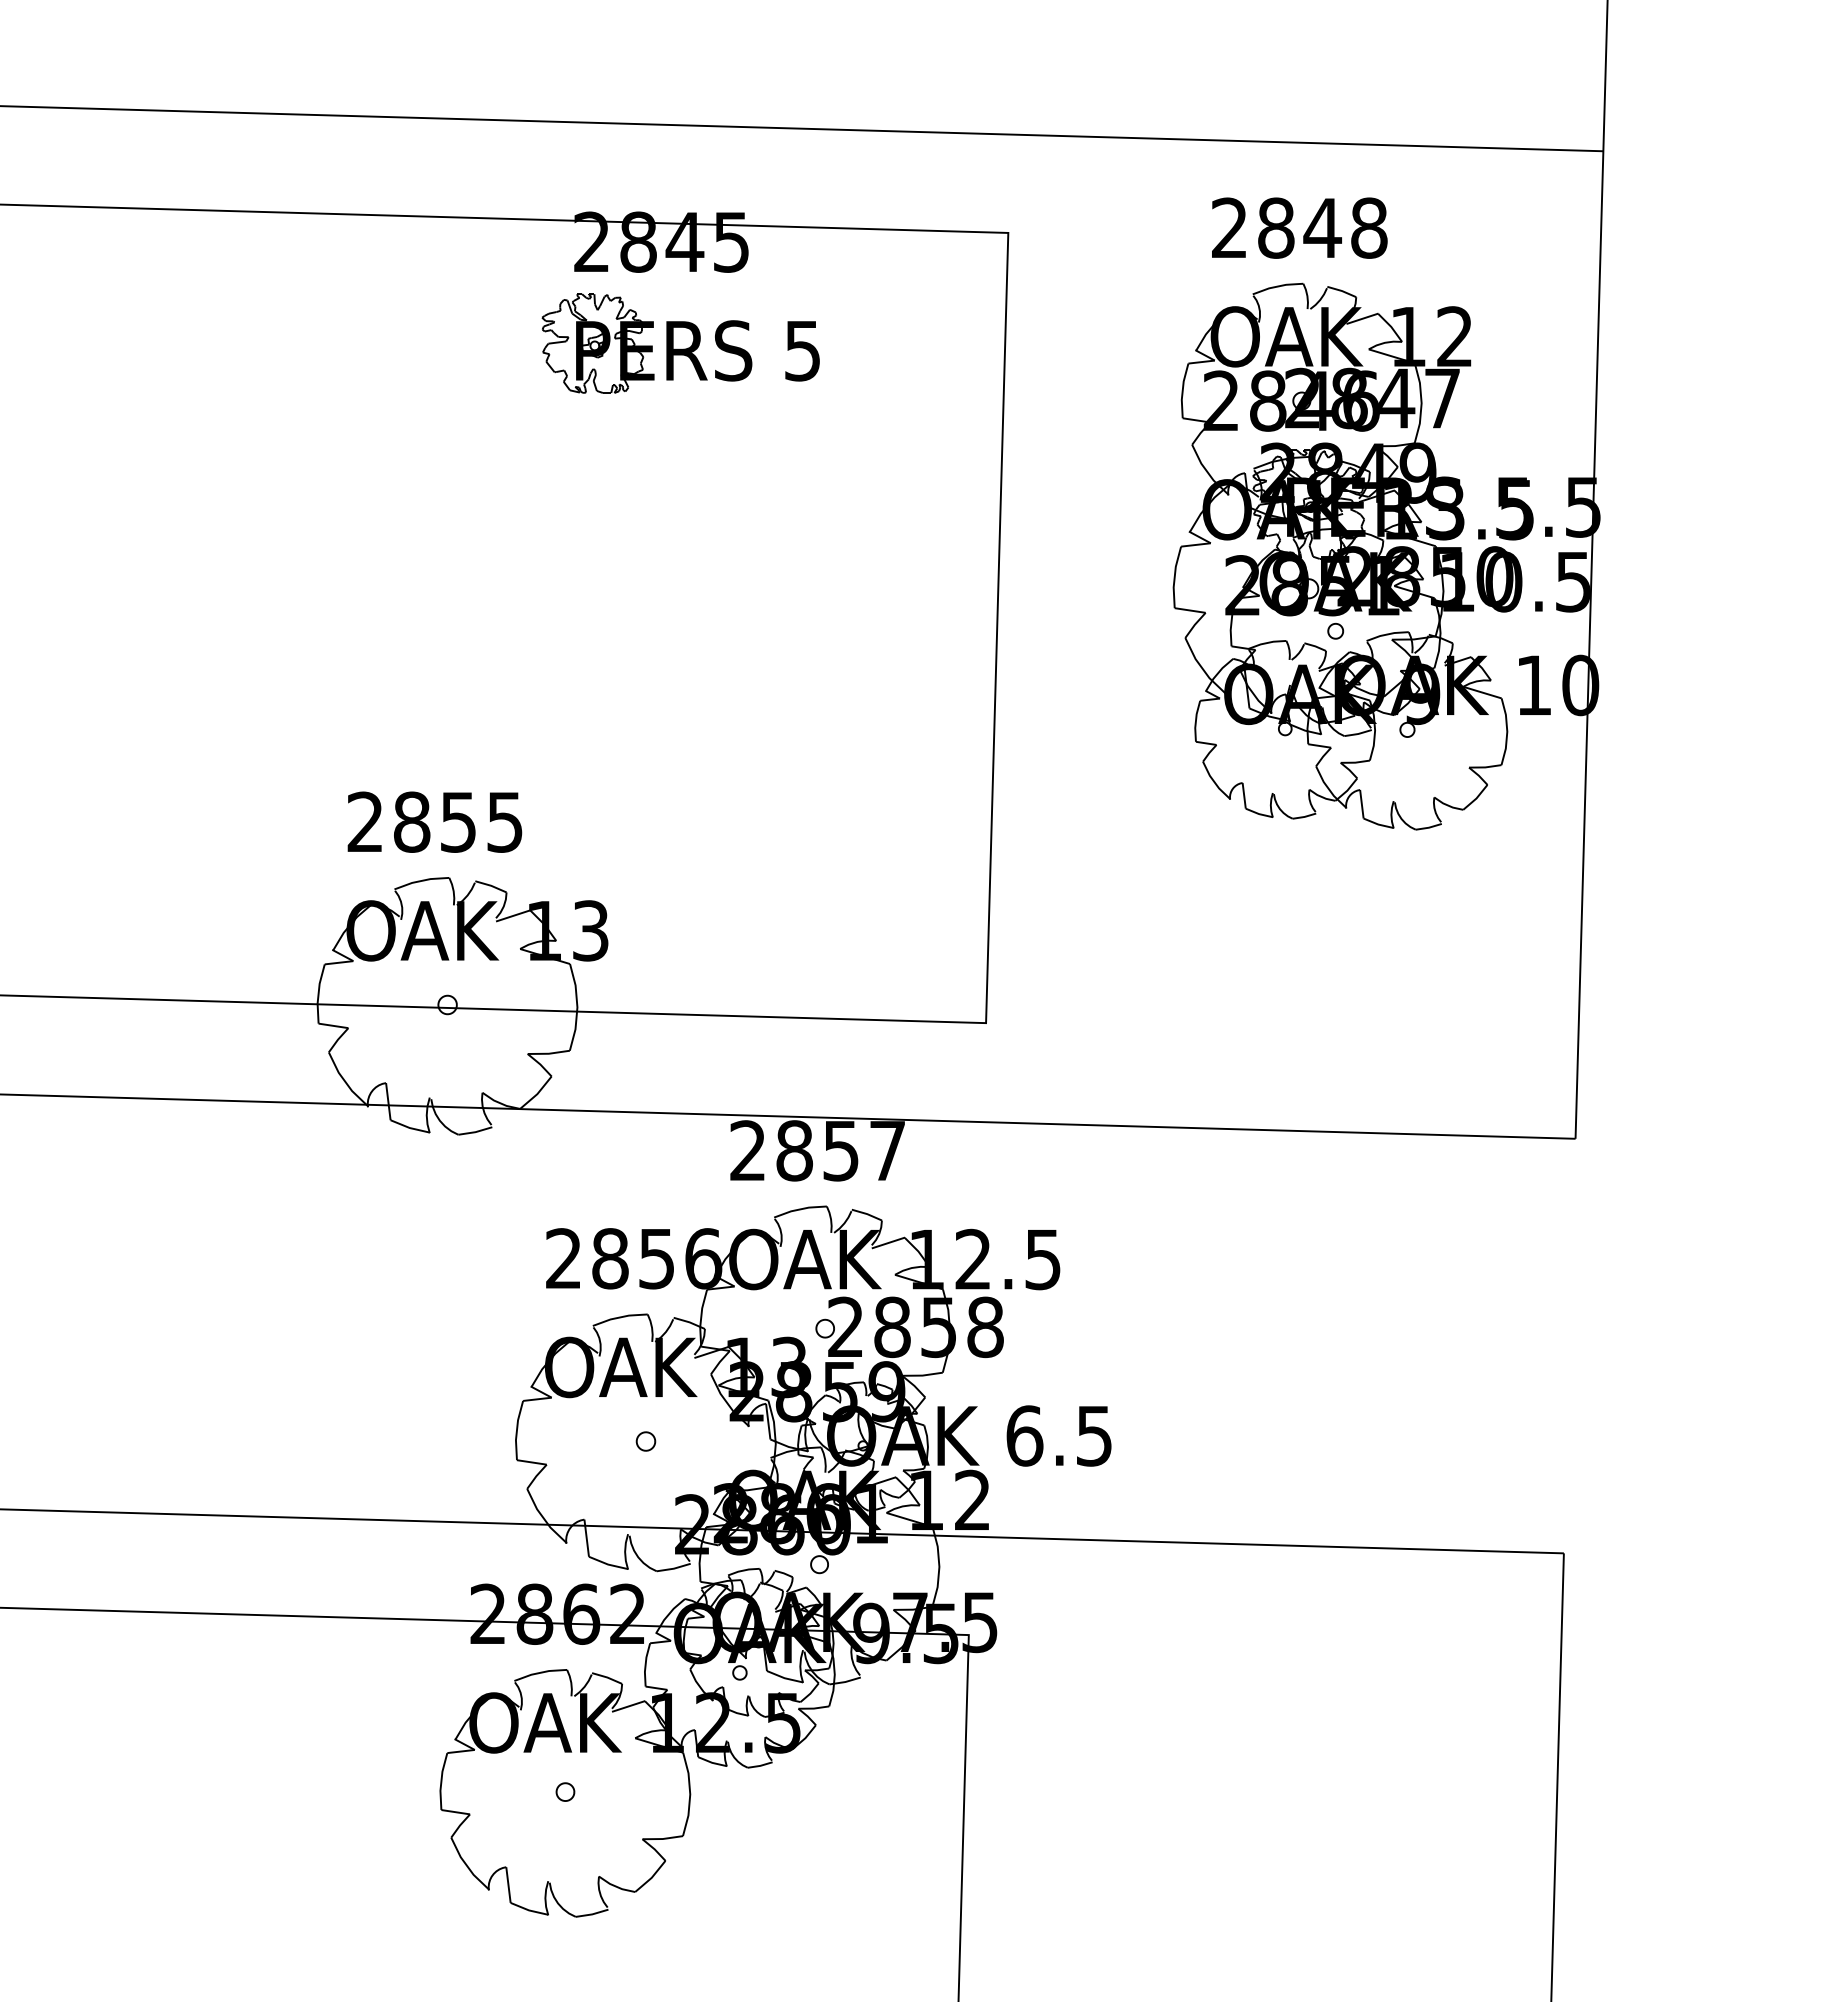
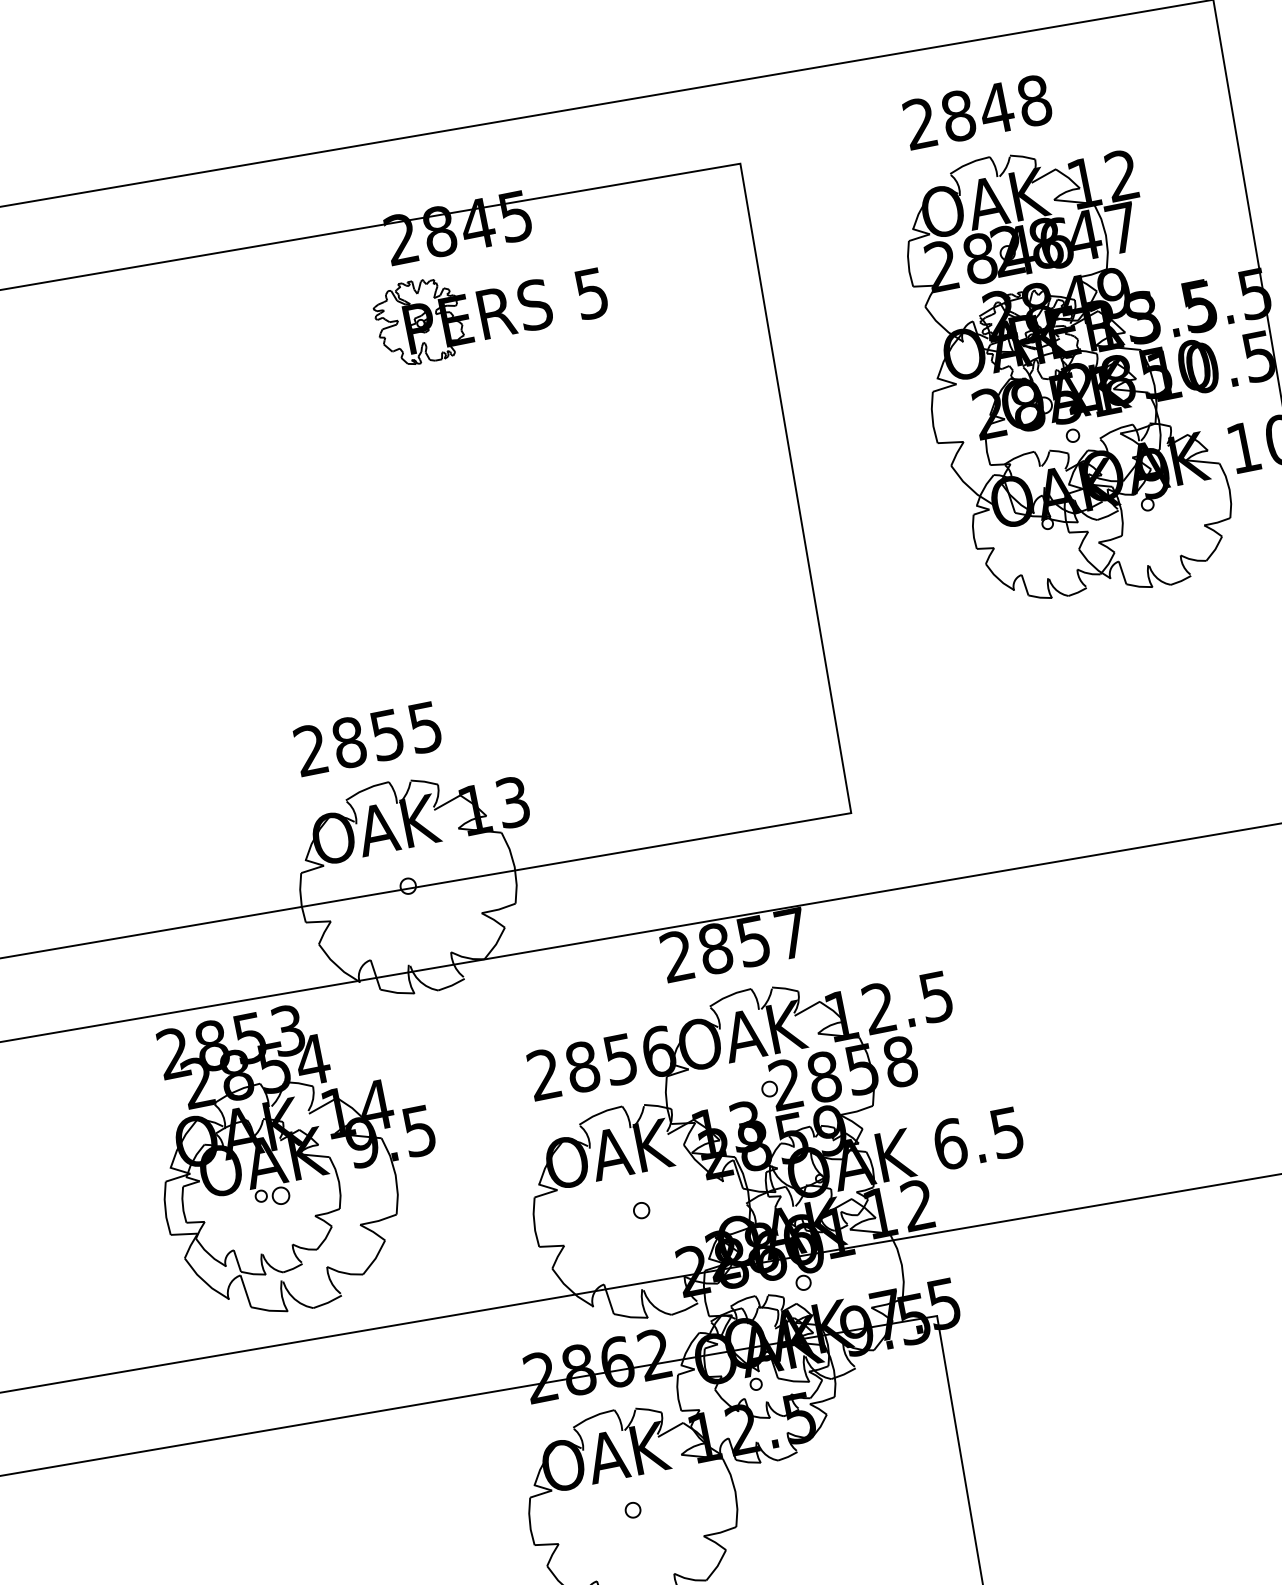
part: (252, 1297) -> (296, 1157), added

